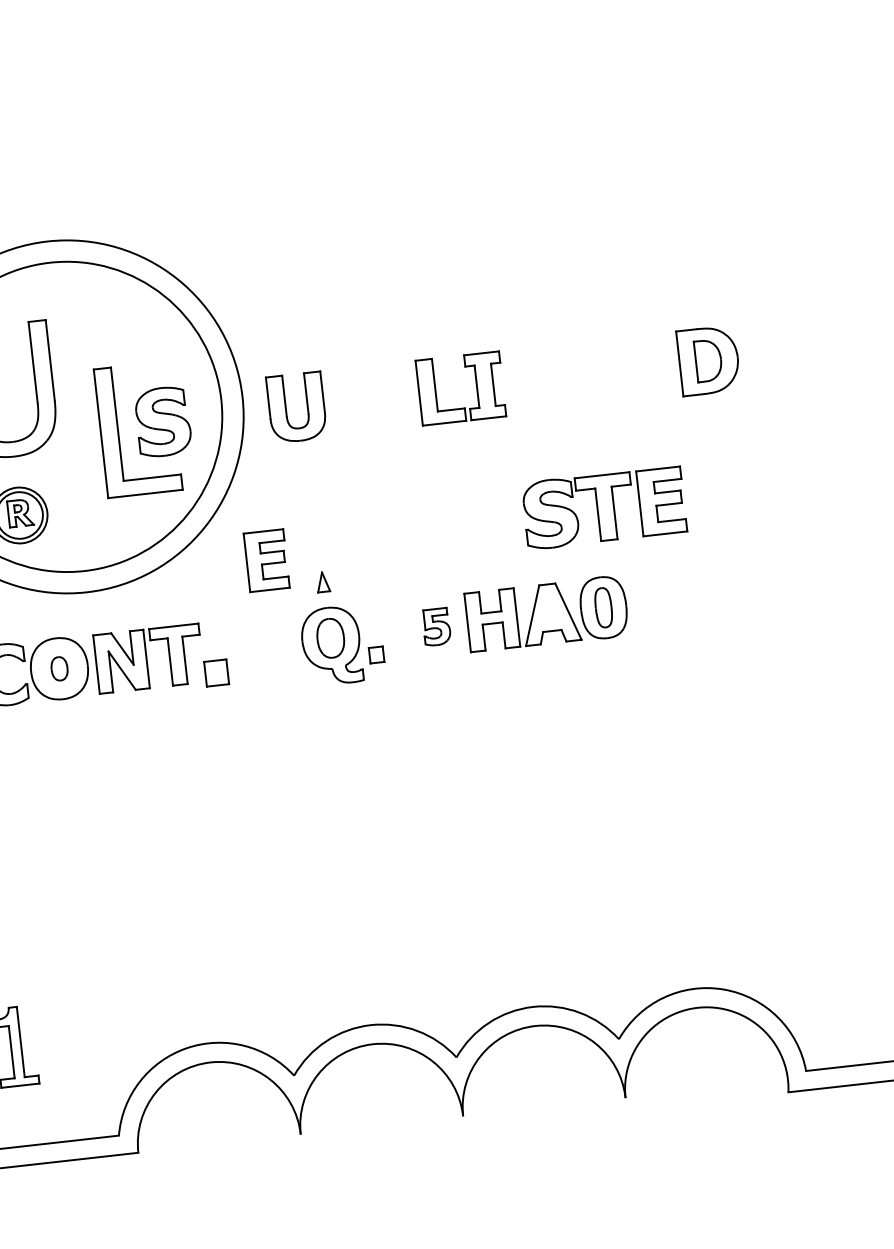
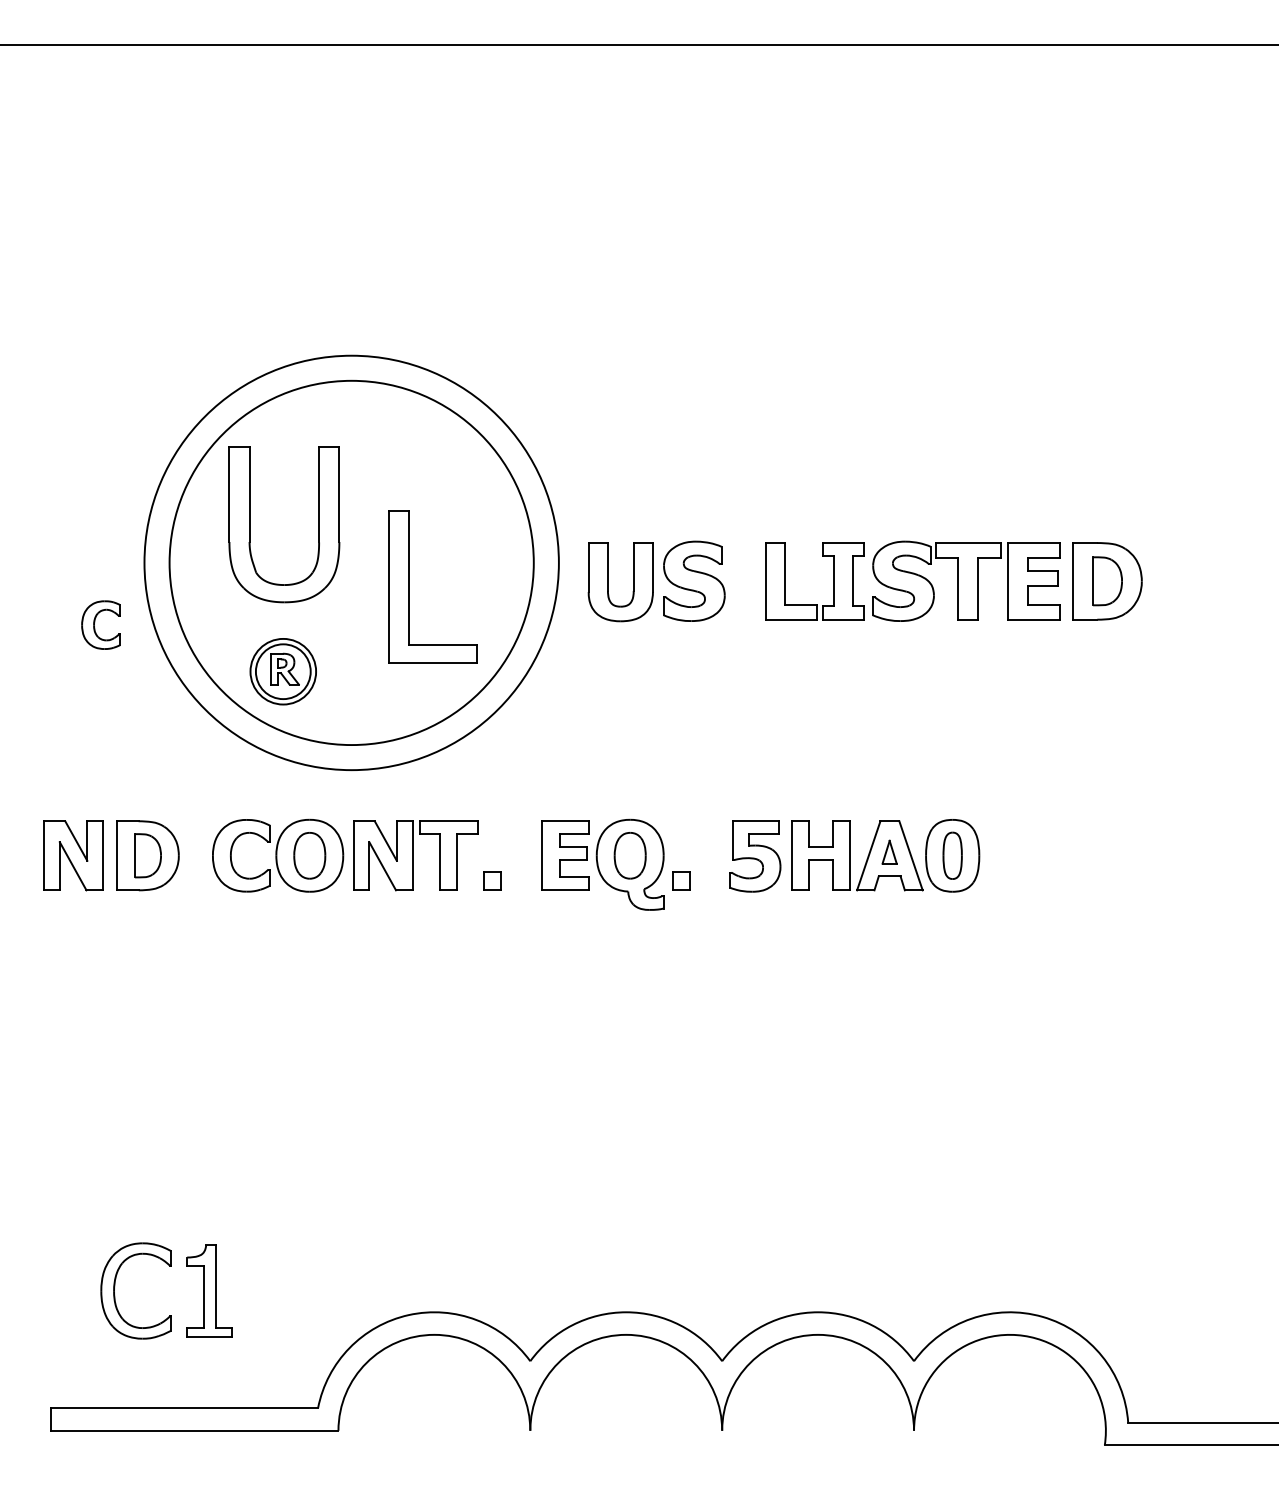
part: (163, 421) -> (694, 580), moved
part: (604, 507) -> (966, 580), moved
part: (266, 560) -> (565, 855), moved
part: (322, 581) -> (889, 851), moved
part: (436, 627) -> (755, 856), size x1.67
part: (59, 668) -> (309, 855), size x1.67
part: (216, 672) -> (492, 880), size x0.62

